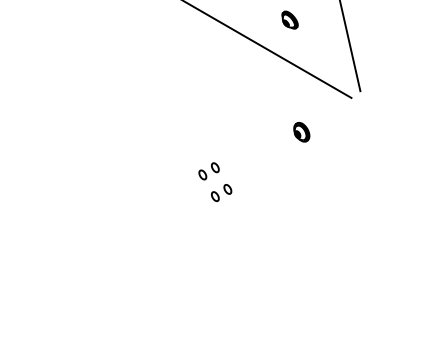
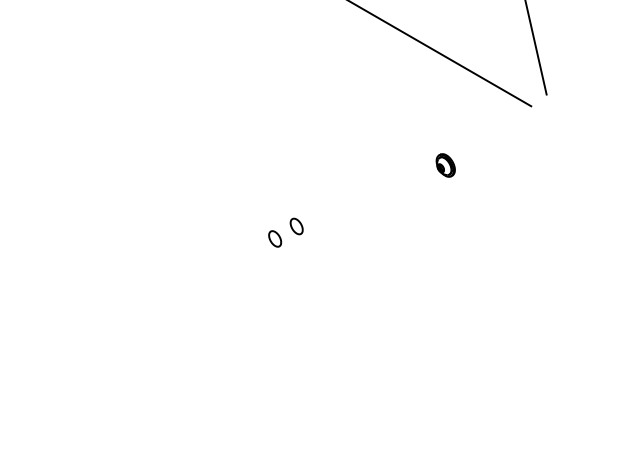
part: (301, 132) -> (445, 165), size x0.7
part: (221, 192) -> (307, 269), removed

